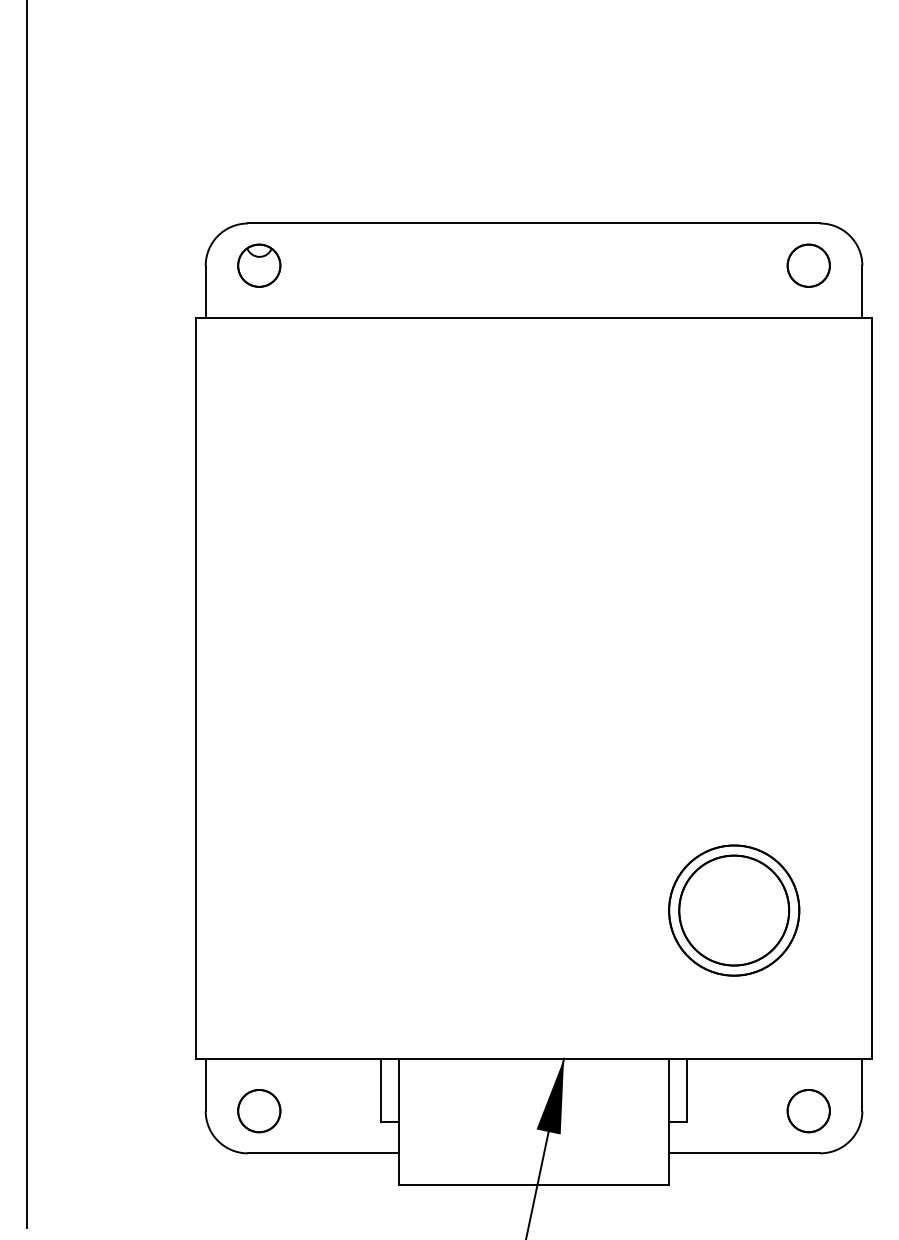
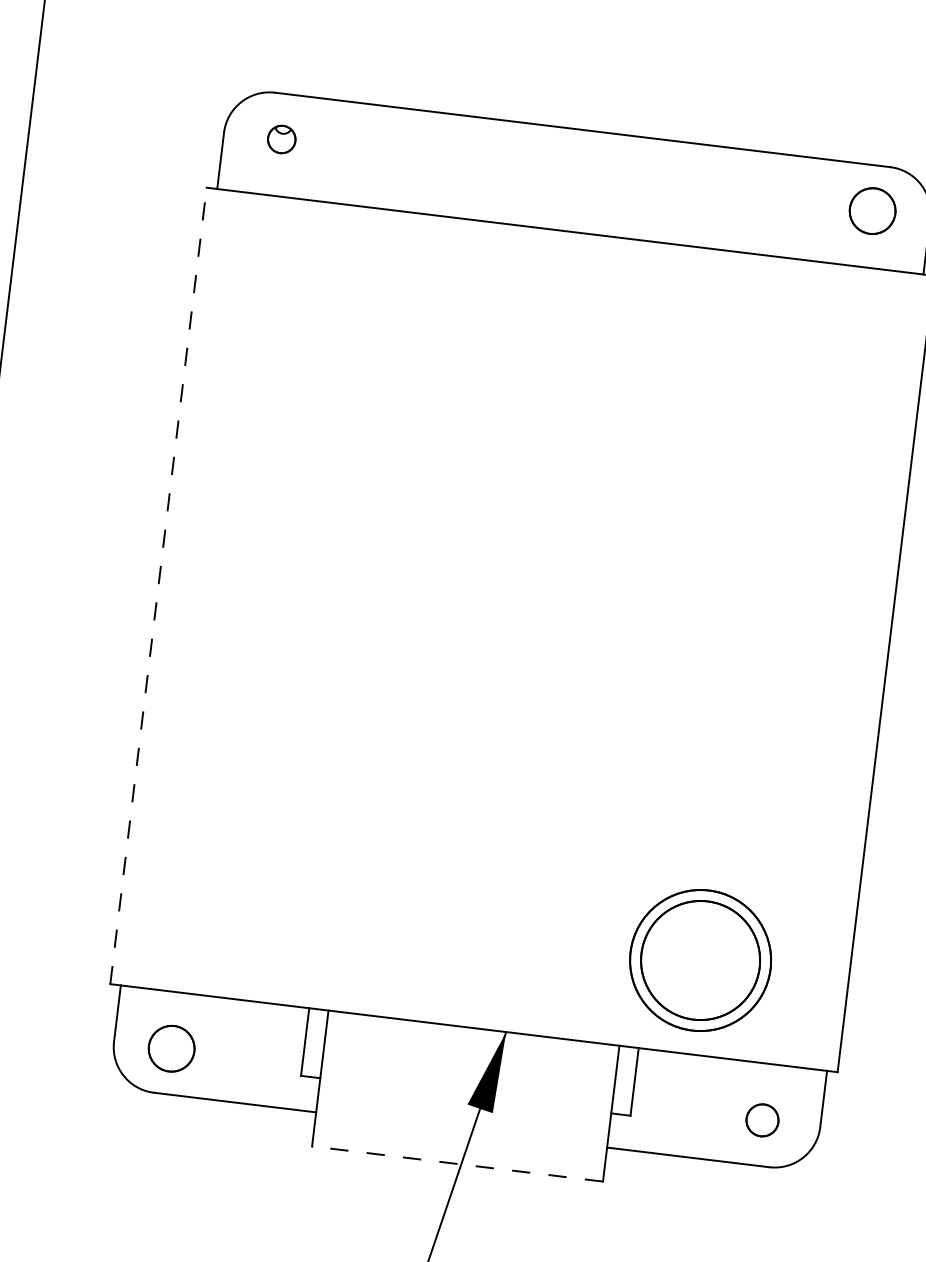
part: (259, 265) -> (281, 139), size x0.6
line: (195, 687) -> (158, 584), solid -> dashed
part: (734, 910) -> (700, 960), moved
circle: (808, 1111) -> (762, 1120), size x0.7
line: (533, 1185) -> (456, 1164), solid -> dashed

